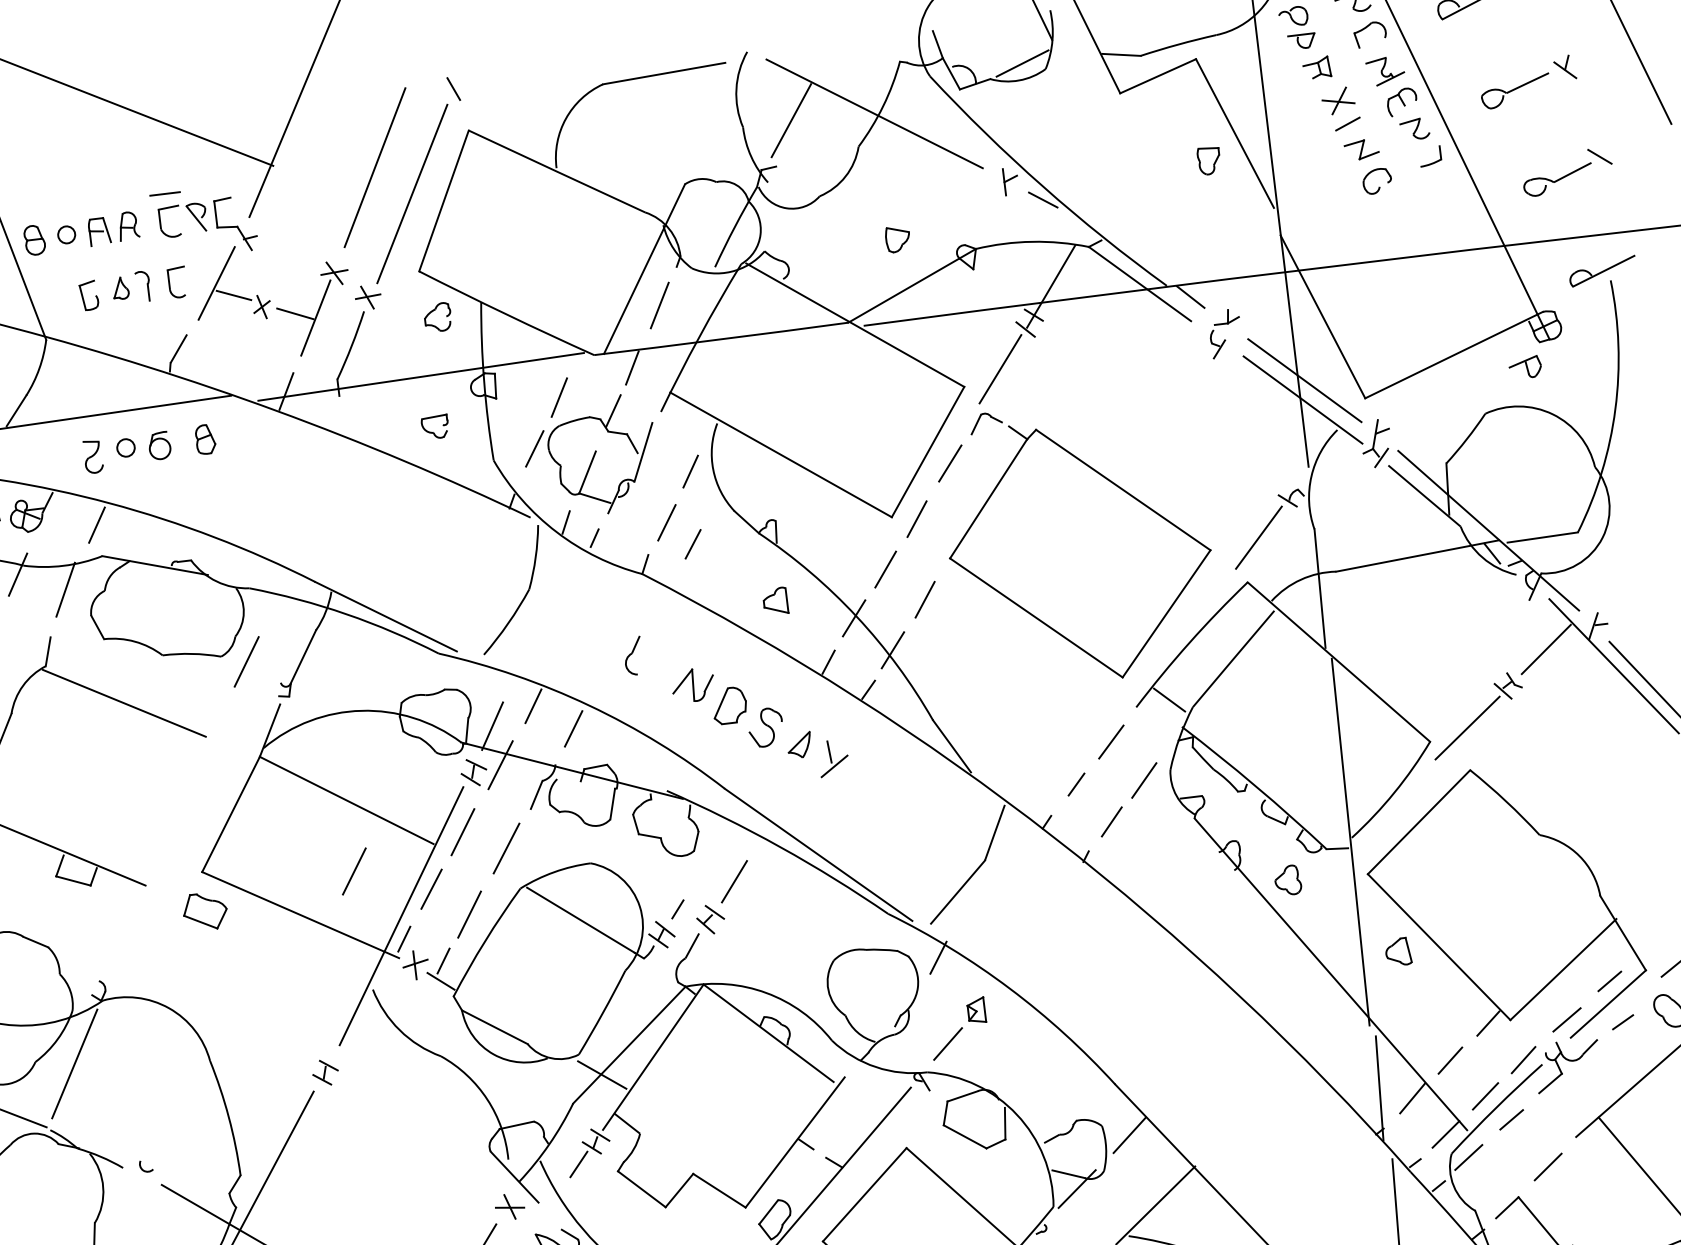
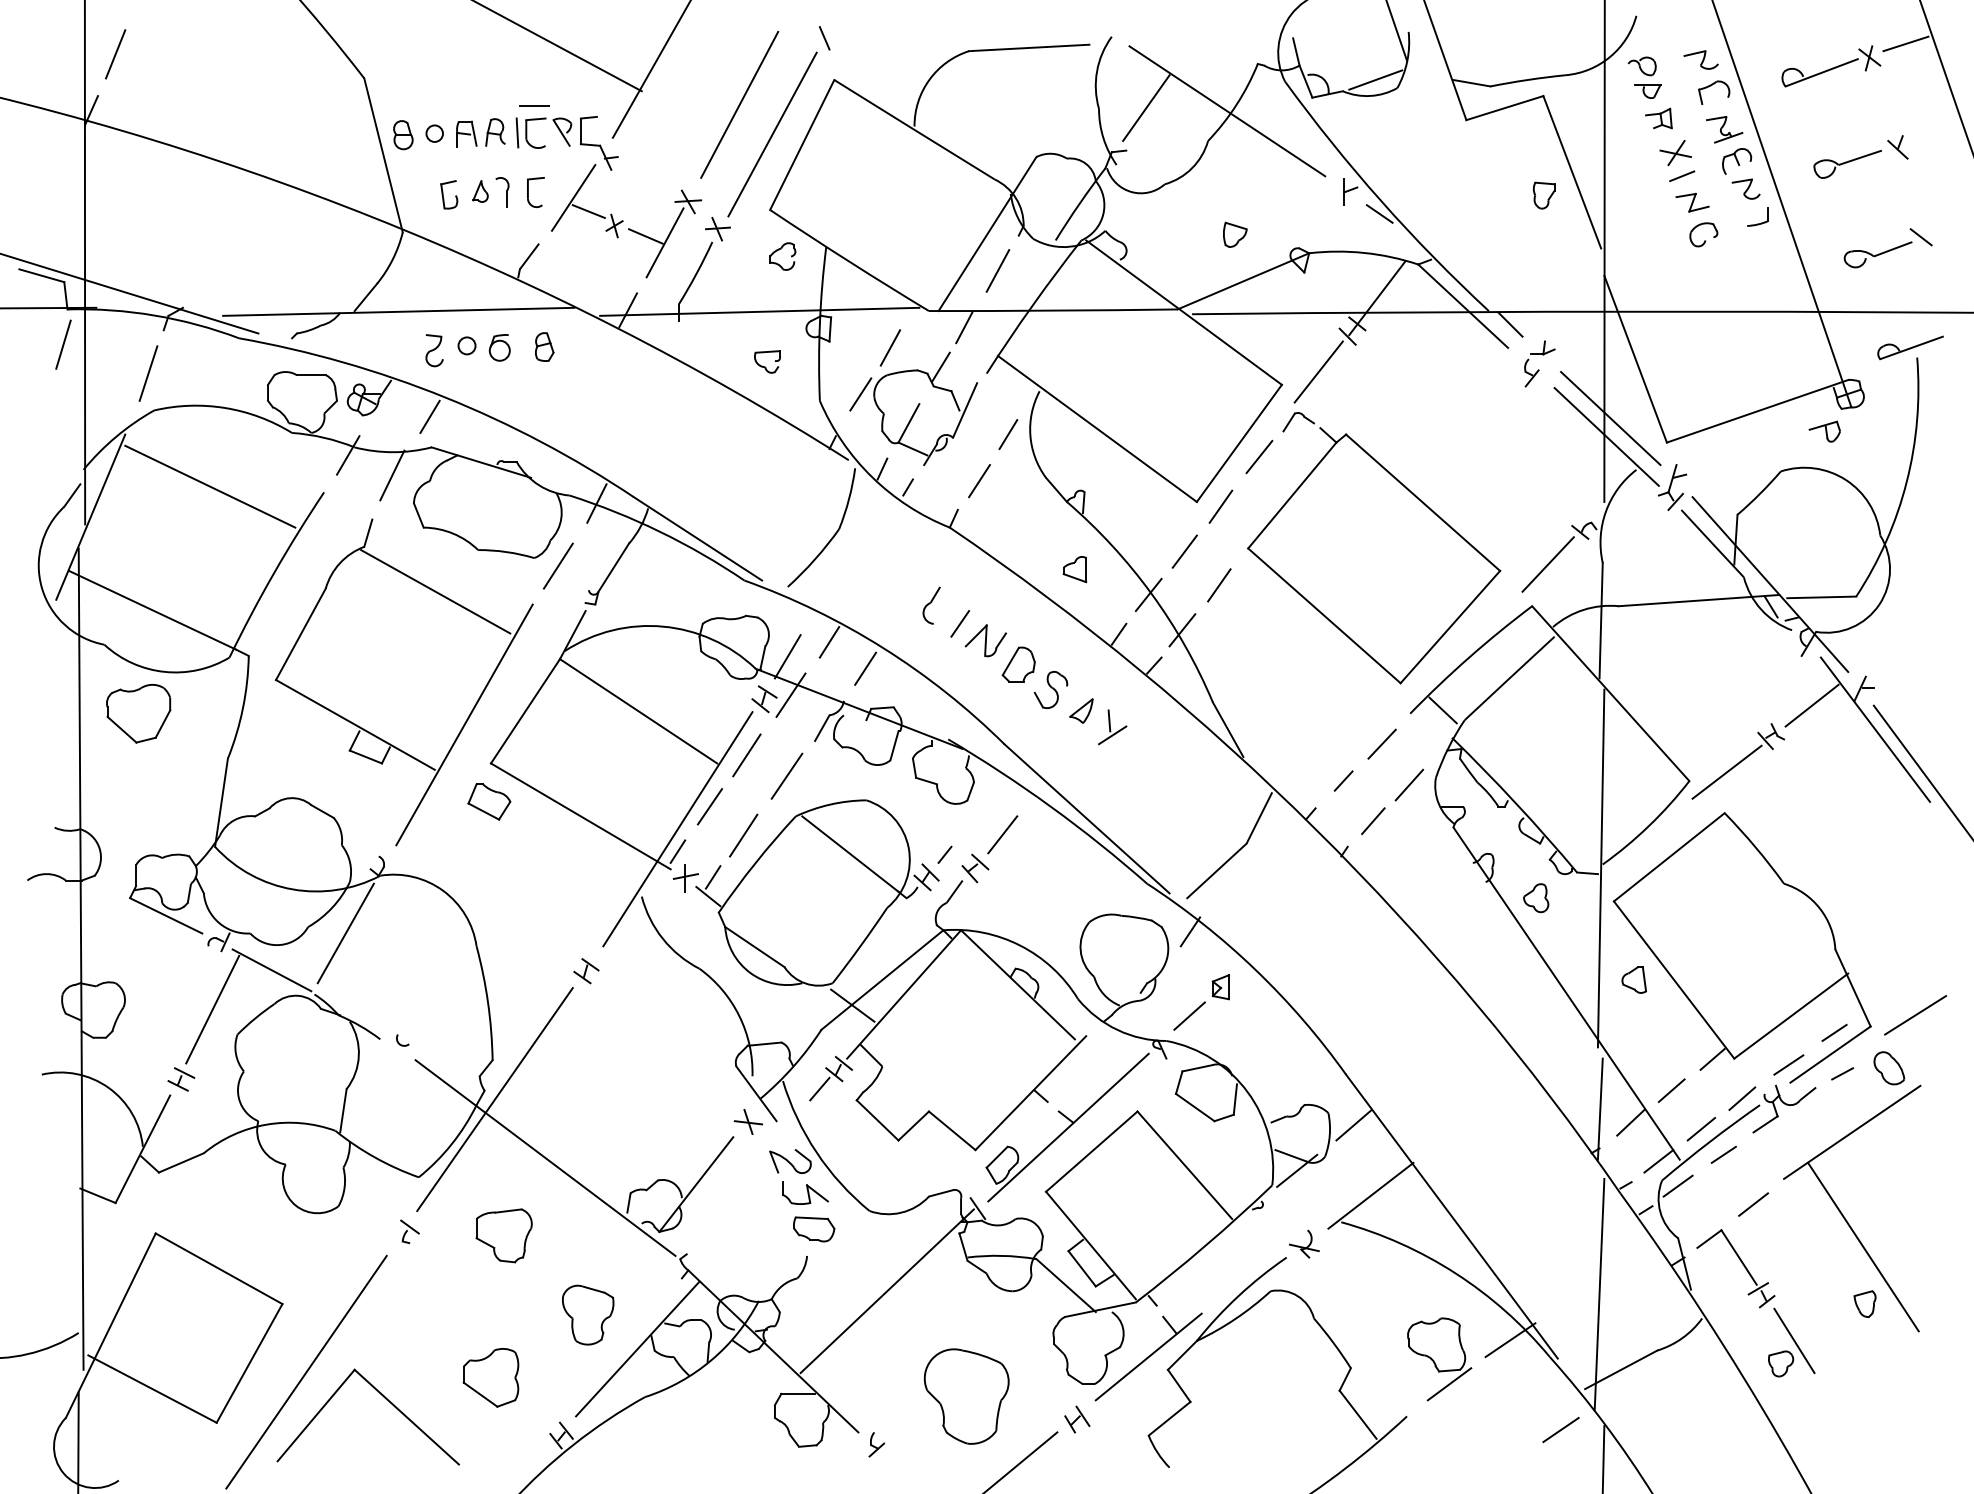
line: (151, 223) -> (517, 132), added
line: (693, 543) -> (960, 623), moved
line: (277, 593) -> (596, 503), added
line: (170, 835) -> (464, 724), added
line: (354, 871) -> (637, 780), removed

